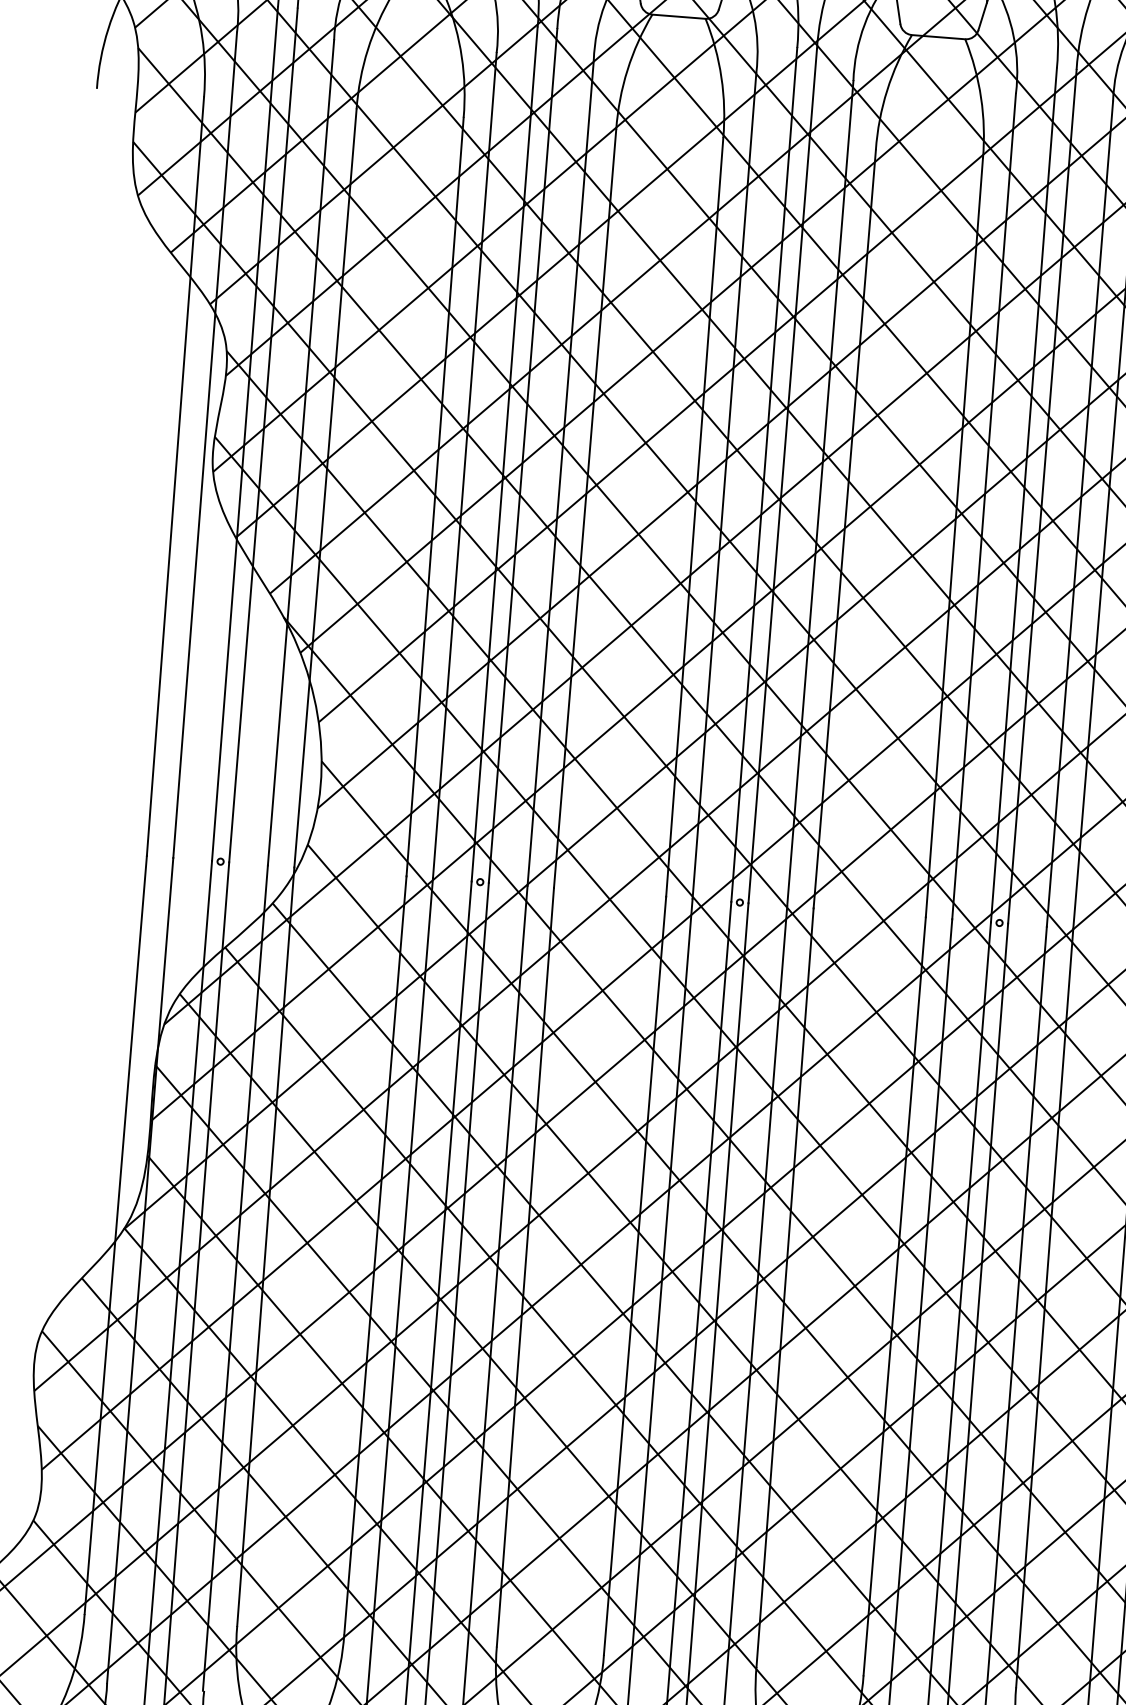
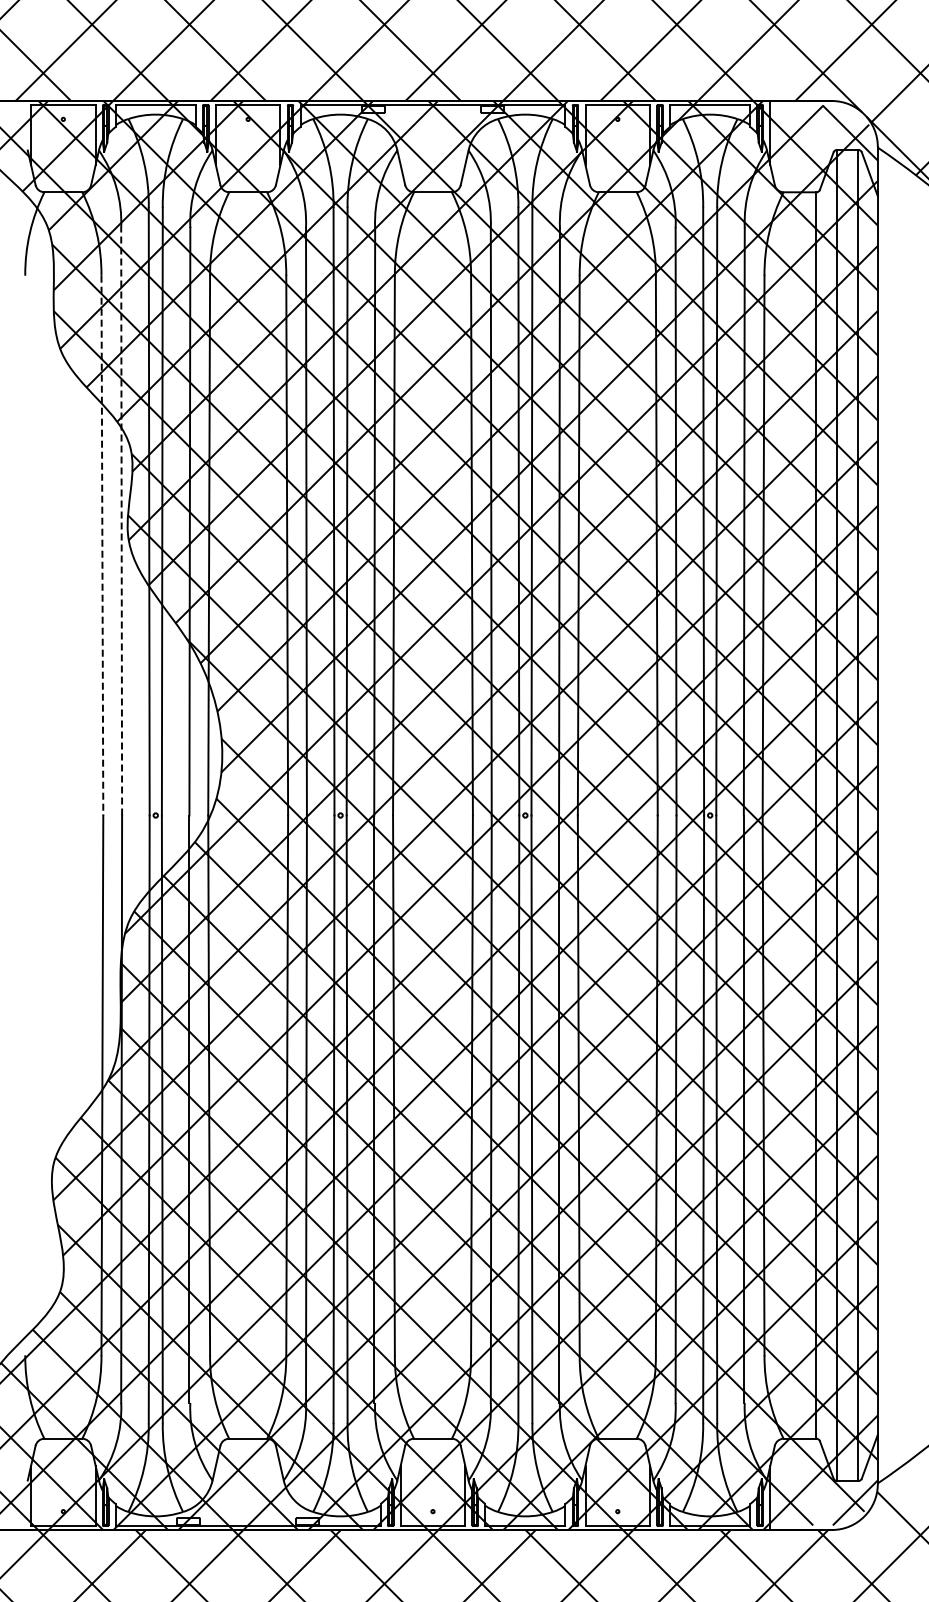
line: (204, 444) -> (121, 521), solid -> dashed
line: (175, 476) -> (102, 545), solid -> dashed

